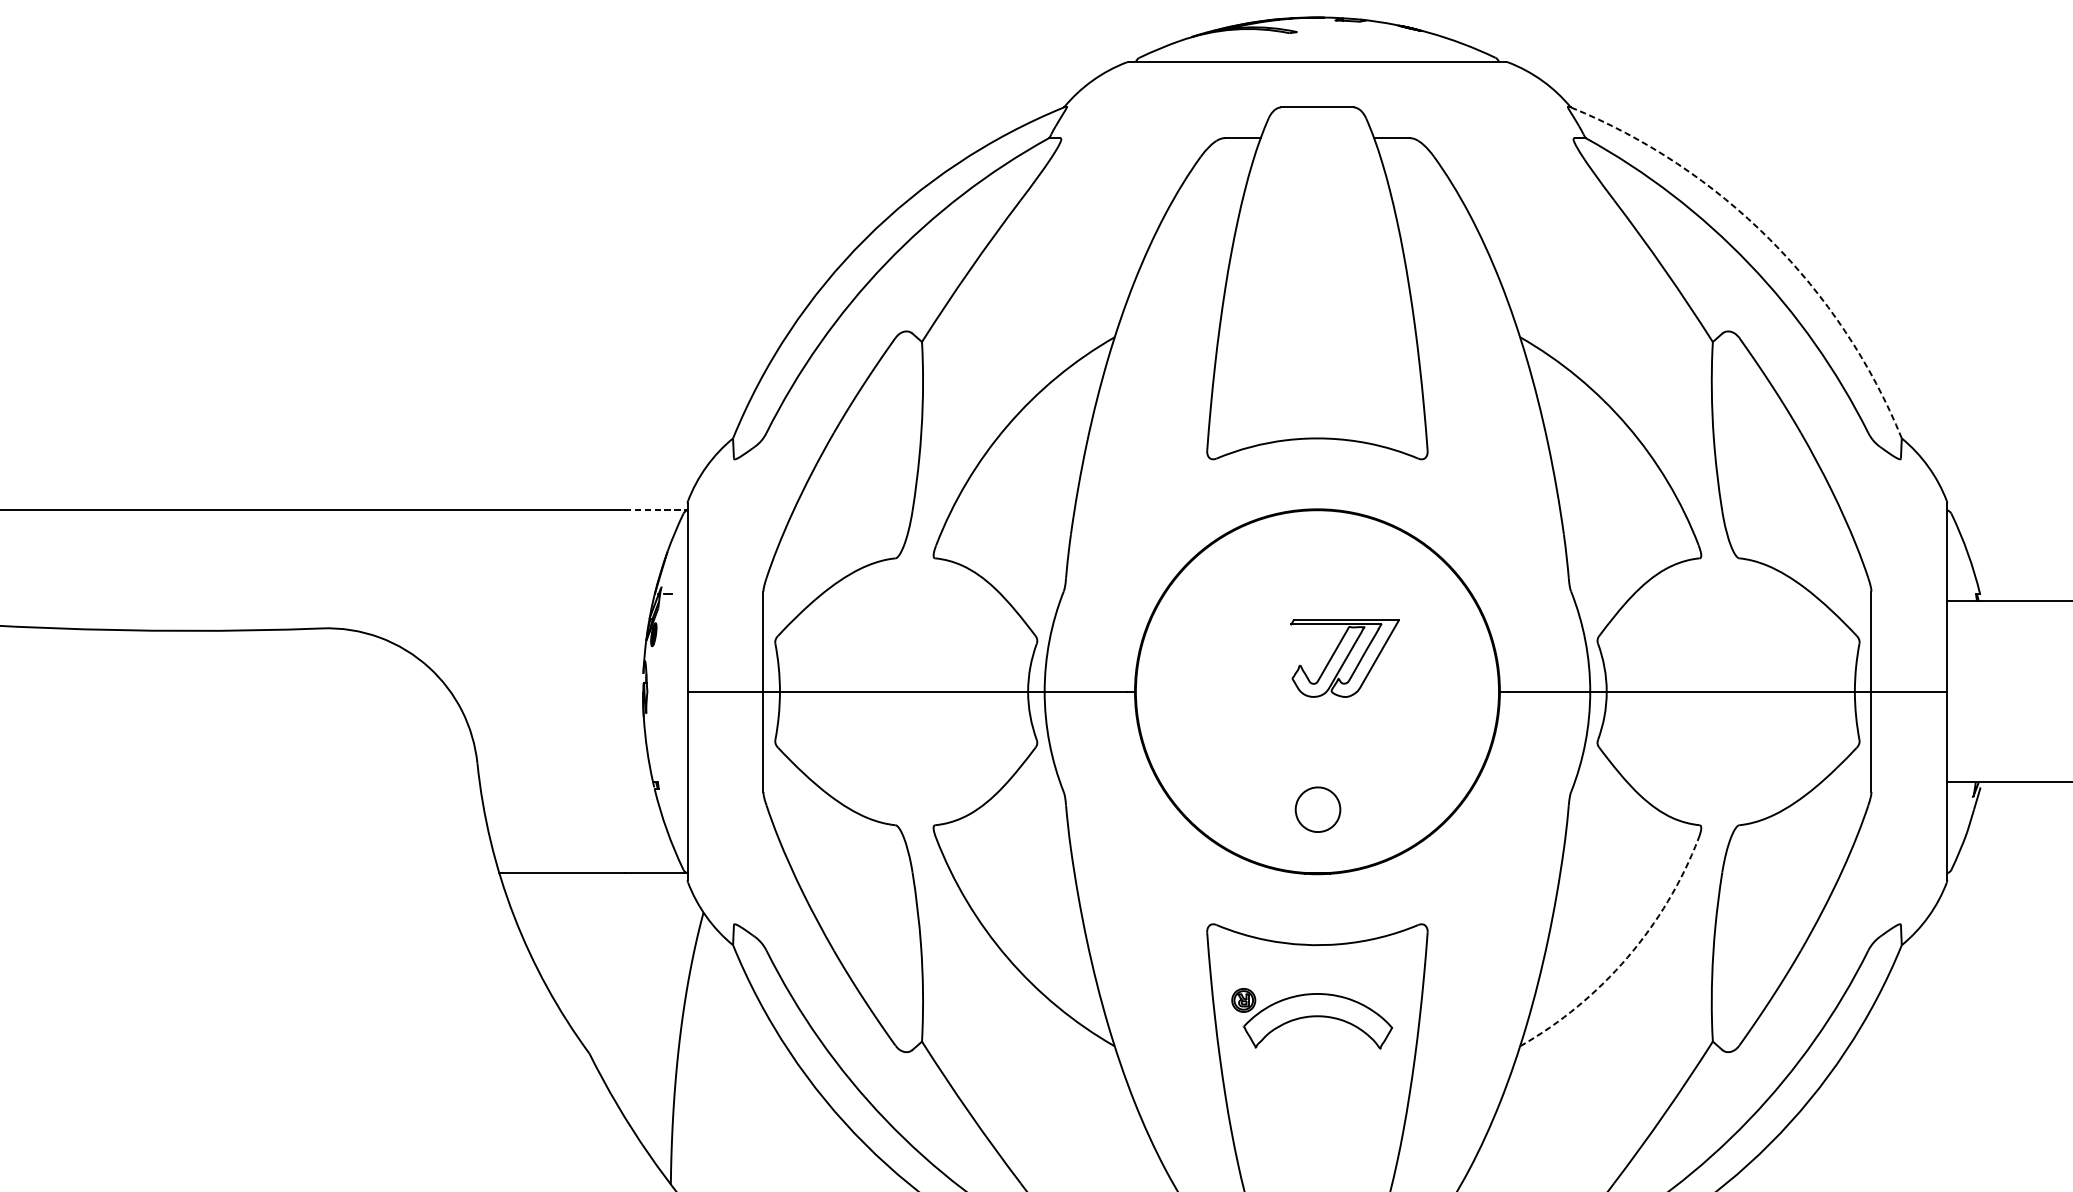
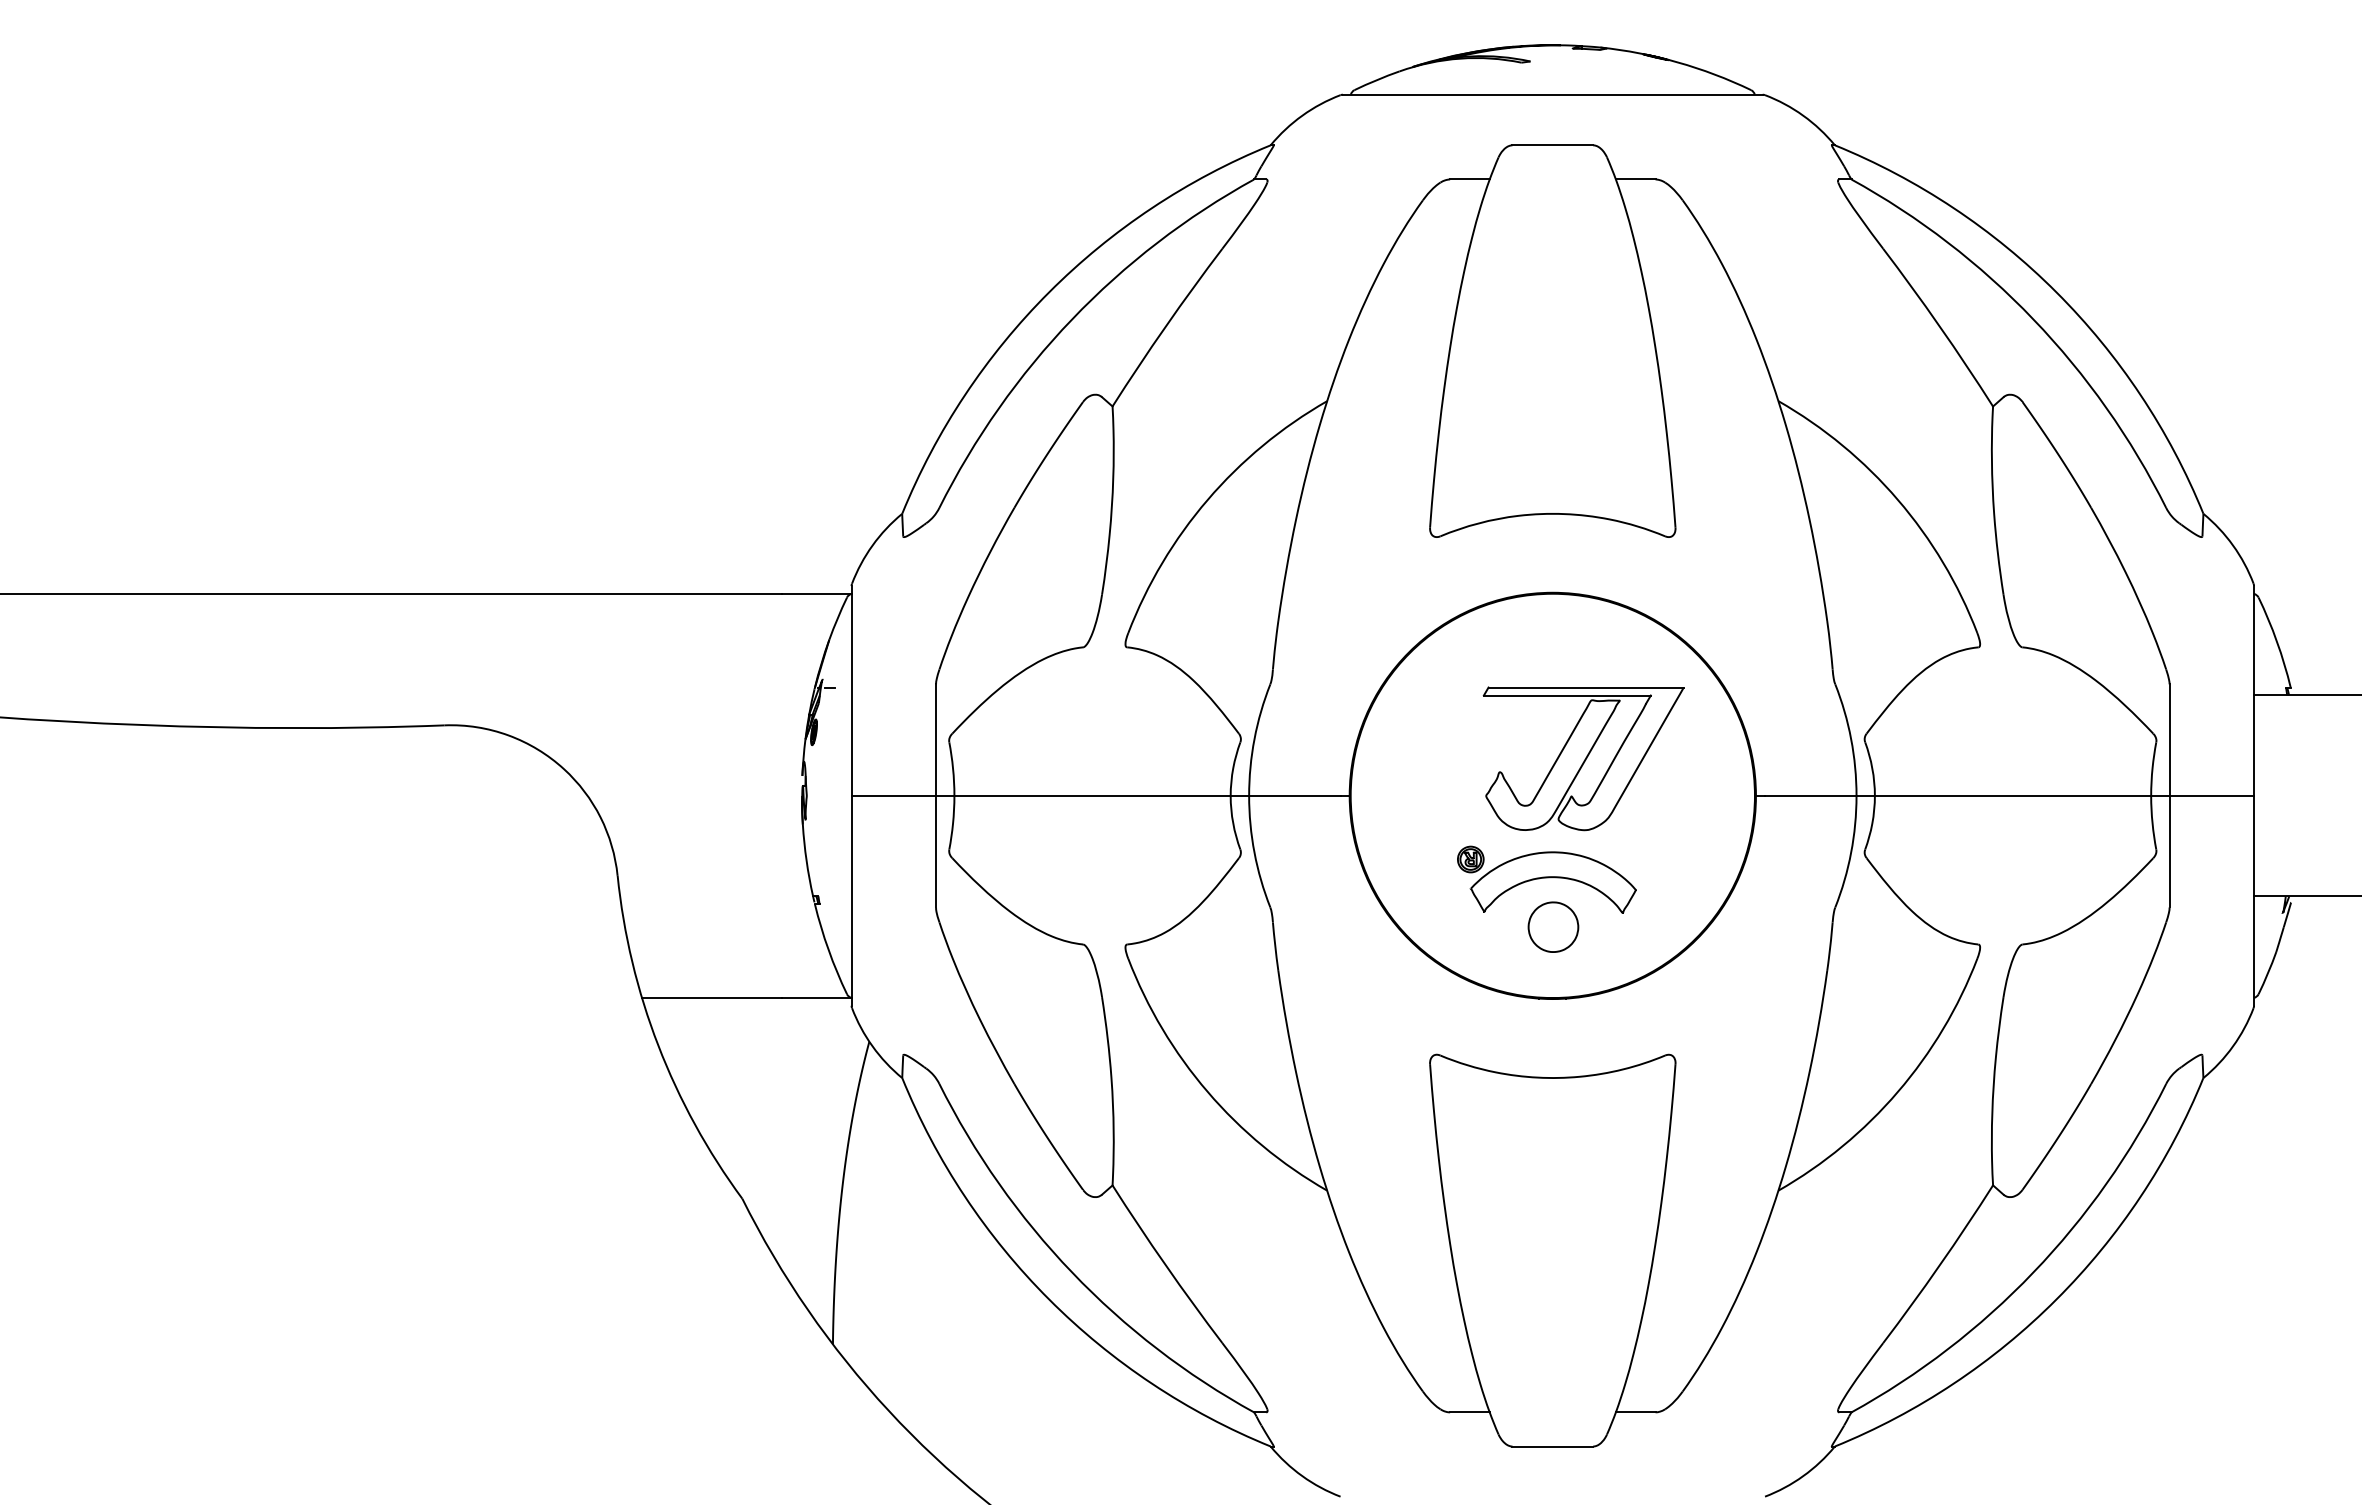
arc: (1769, 239) -> (2056, 292), dashed -> solid
line: (656, 509) -> (816, 593), dashed -> solid
part: (1345, 658) -> (1583, 758), size x1.67
arc: (1627, 957) -> (1897, 1091), dashed -> solid
part: (1311, 1018) -> (1546, 879), moved

